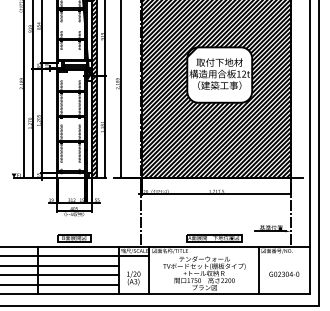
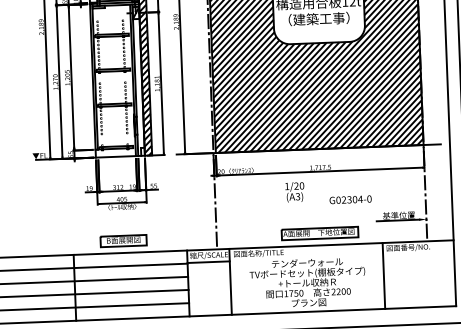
text: (284, 273) -> (350, 198), moved
text: (133, 278) -> (294, 192), moved

